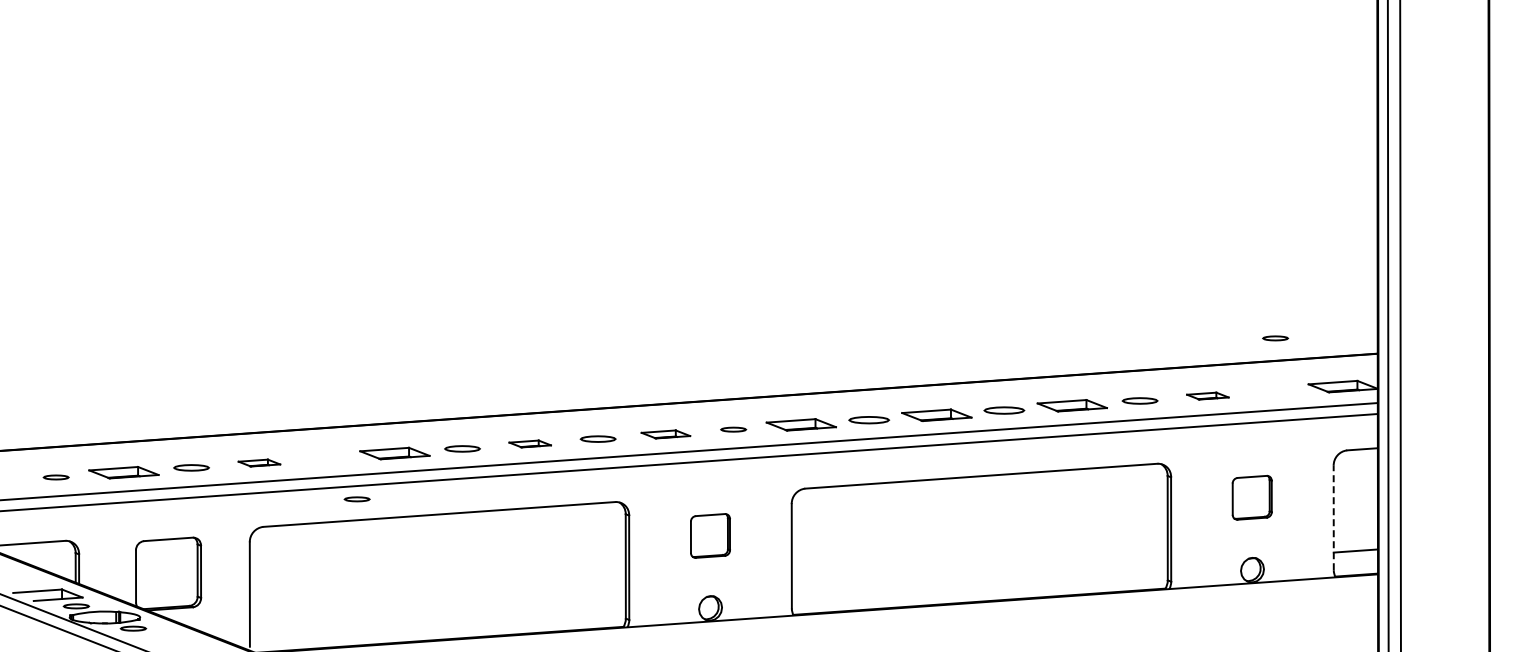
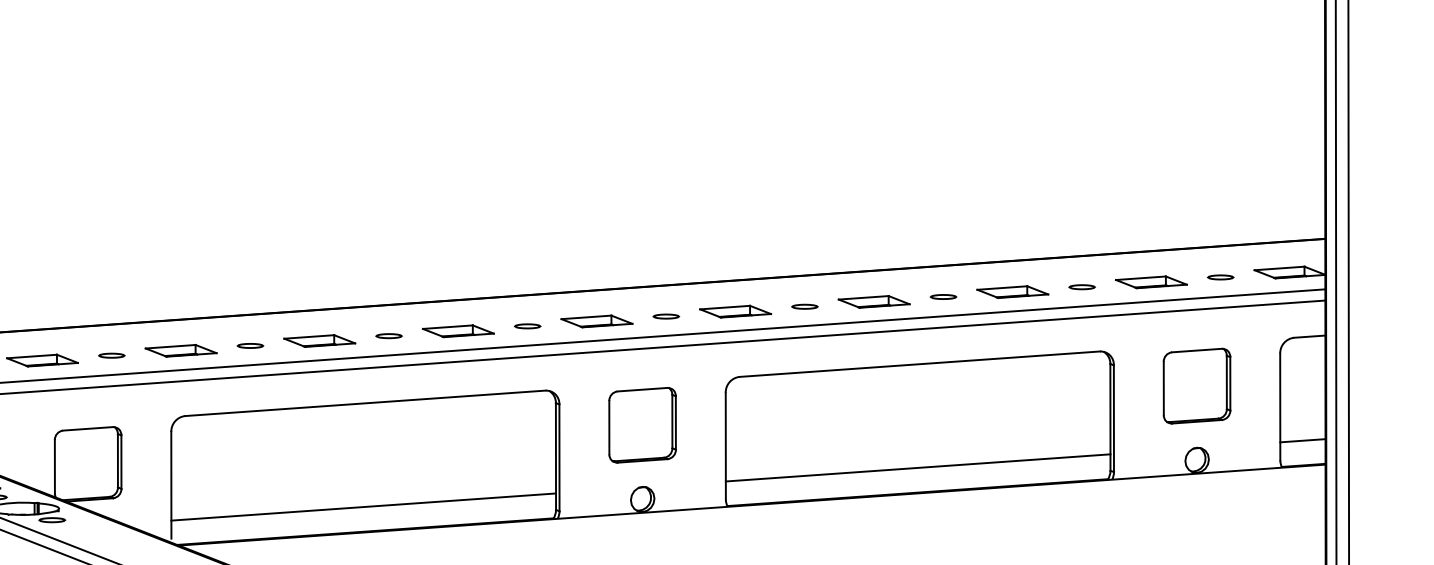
part: (1275, 338) -> (1220, 277), moved
part: (1207, 395) -> (1151, 281), size x1.67
part: (1139, 400) -> (1081, 286), size x0.71
part: (1004, 410) -> (943, 296), size x0.62
part: (868, 419) -> (804, 306), size x0.62
part: (665, 434) -> (596, 321), size x1.43
part: (597, 439) -> (527, 326), size x0.71
part: (529, 443) -> (457, 330), size x1.67
part: (462, 448) -> (388, 335), size x0.71
part: (259, 462) -> (181, 350), size x1.67
part: (191, 467) -> (111, 355), size x0.71
part: (1251, 497) -> (1196, 385), size x1.67
part: (356, 499) -> (249, 346), moved
line: (1333, 517) -> (1280, 406), dashed -> solid
part: (710, 535) -> (642, 424), size x1.67
line: (979, 577) -> (917, 467), added
line: (437, 615) -> (363, 506), added

